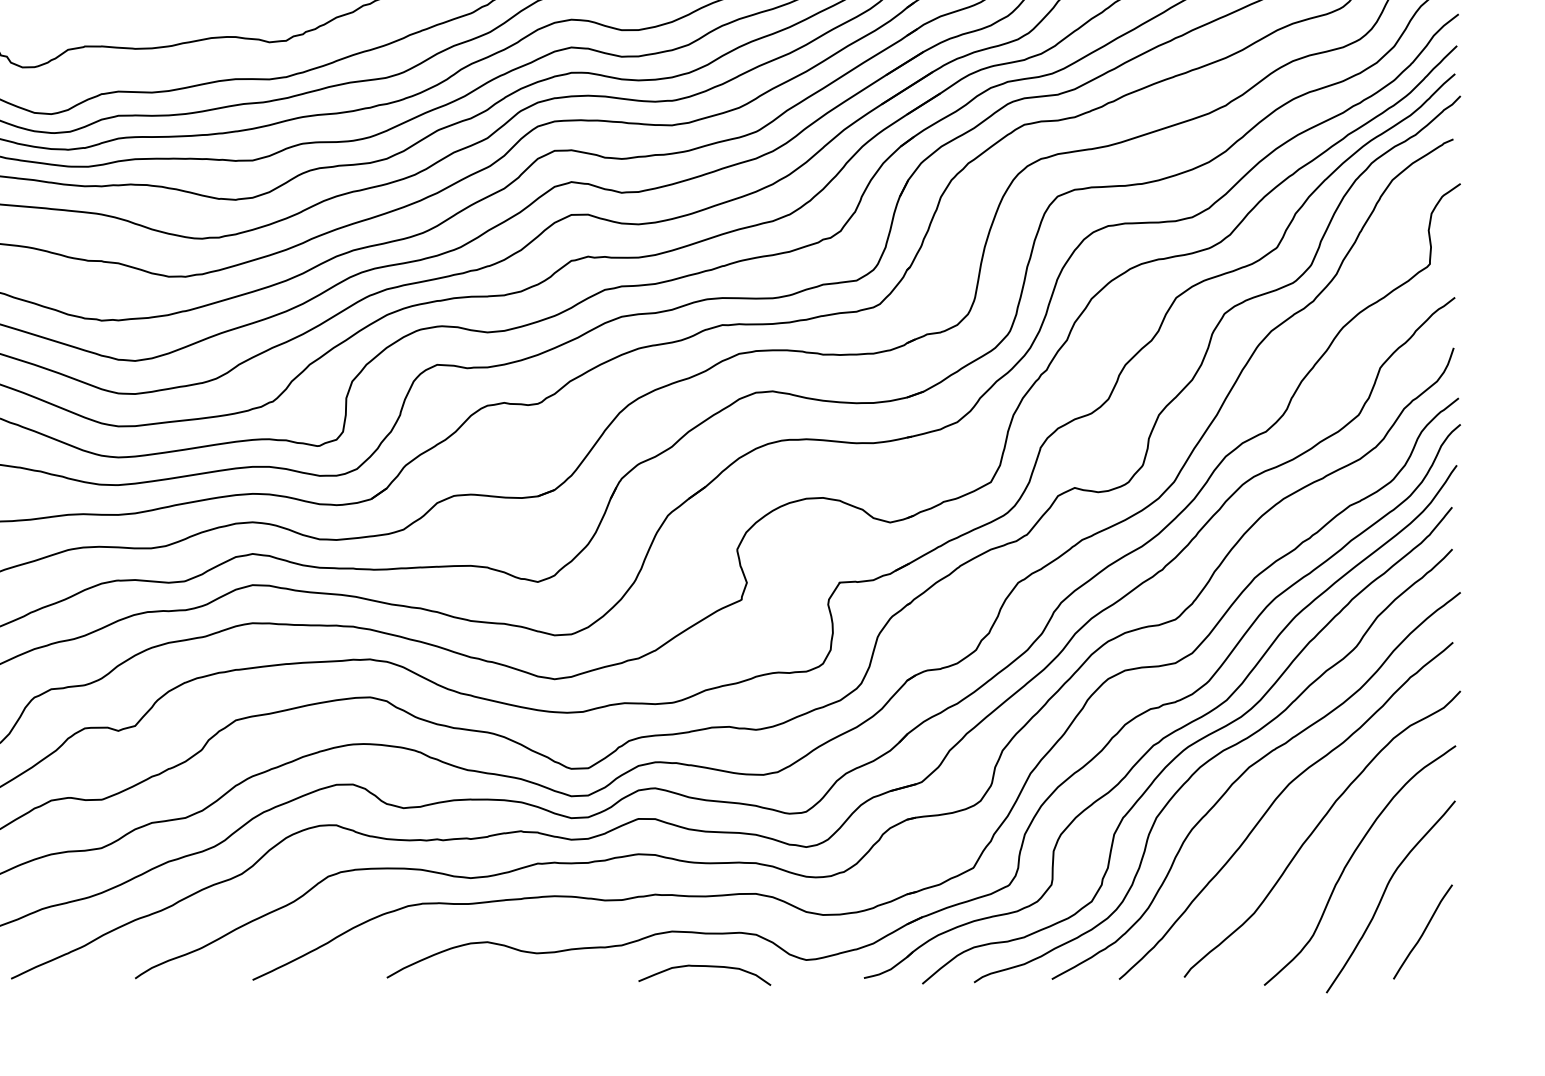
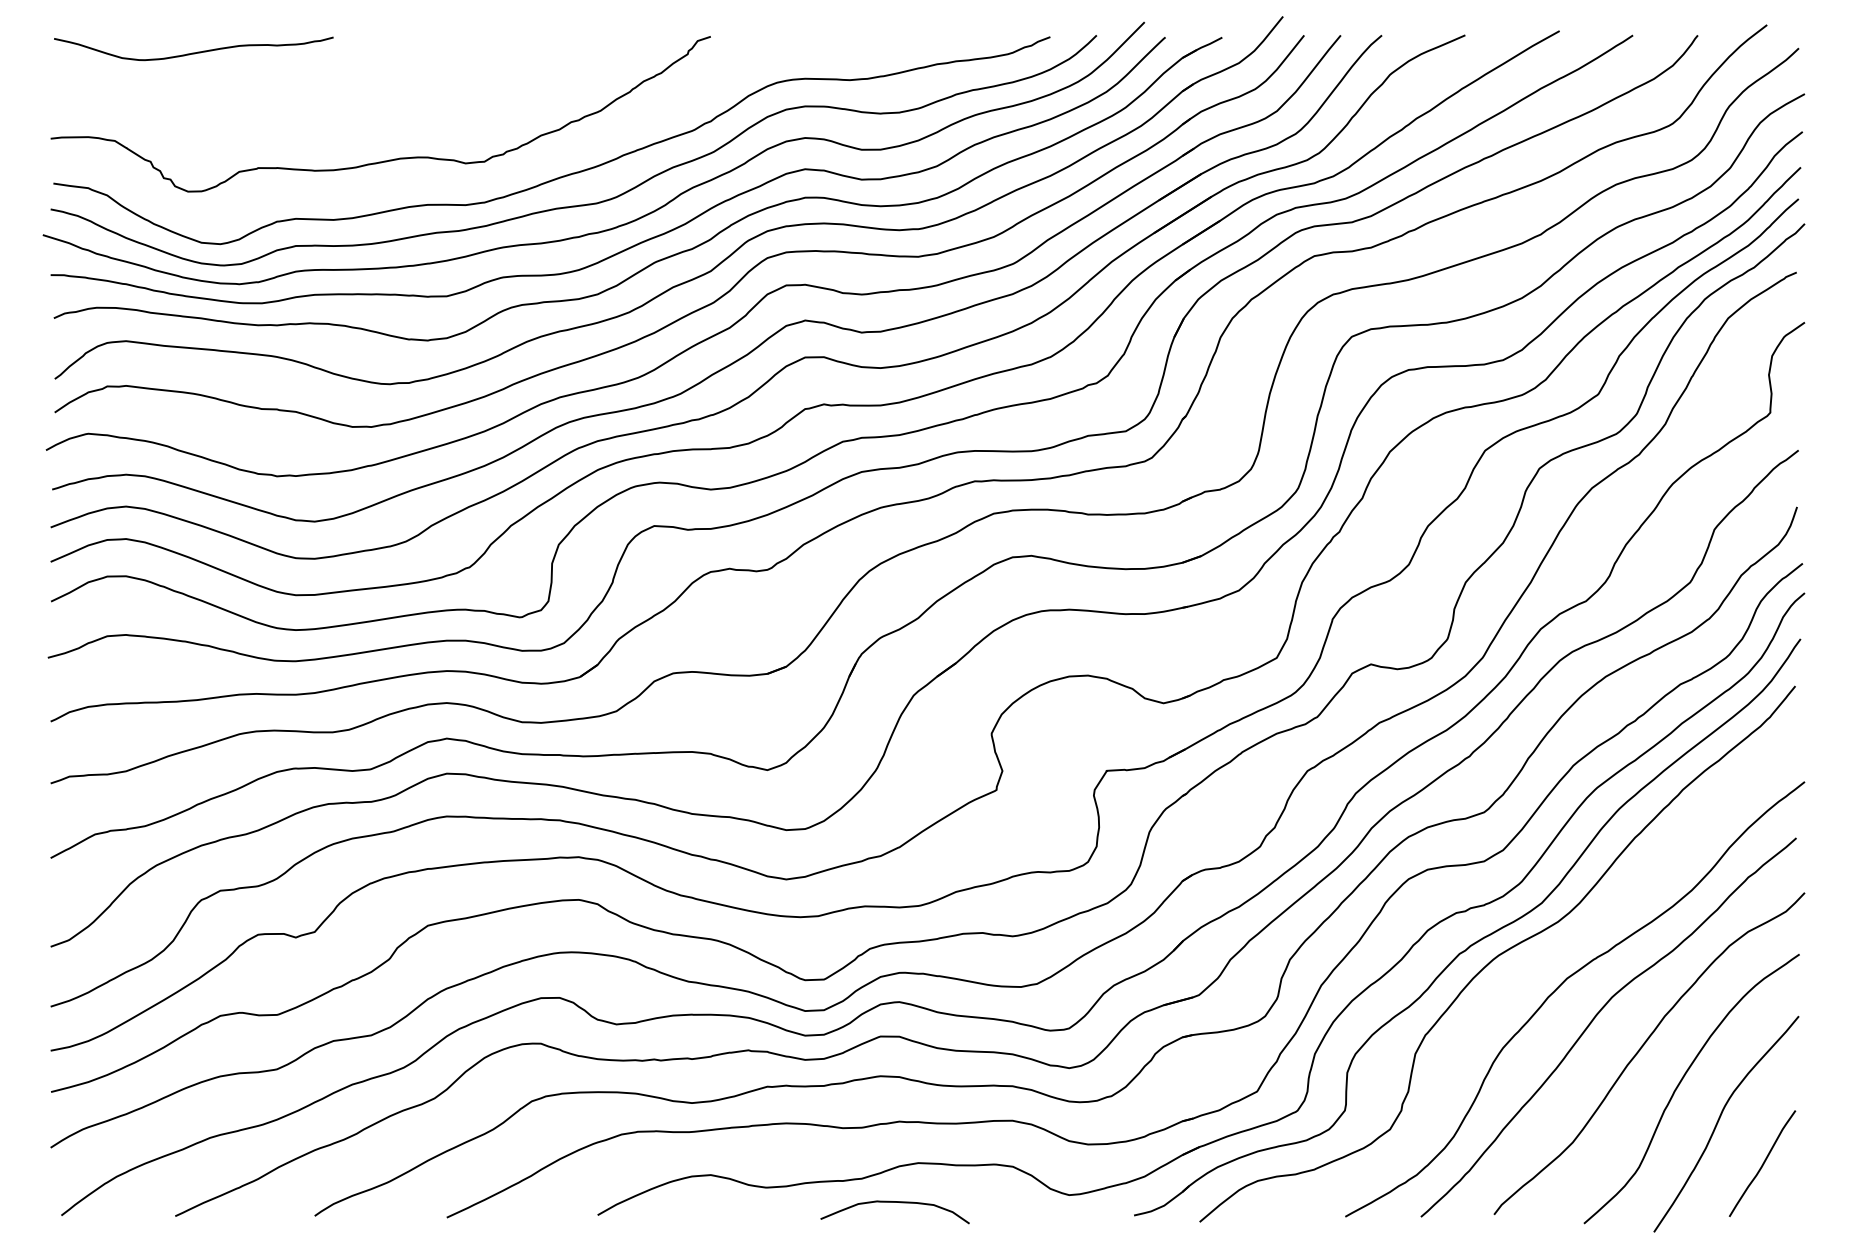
curve: (1208, 761) -> (1521, 972), removed
curve: (704, 966) -> (894, 1202), moved

